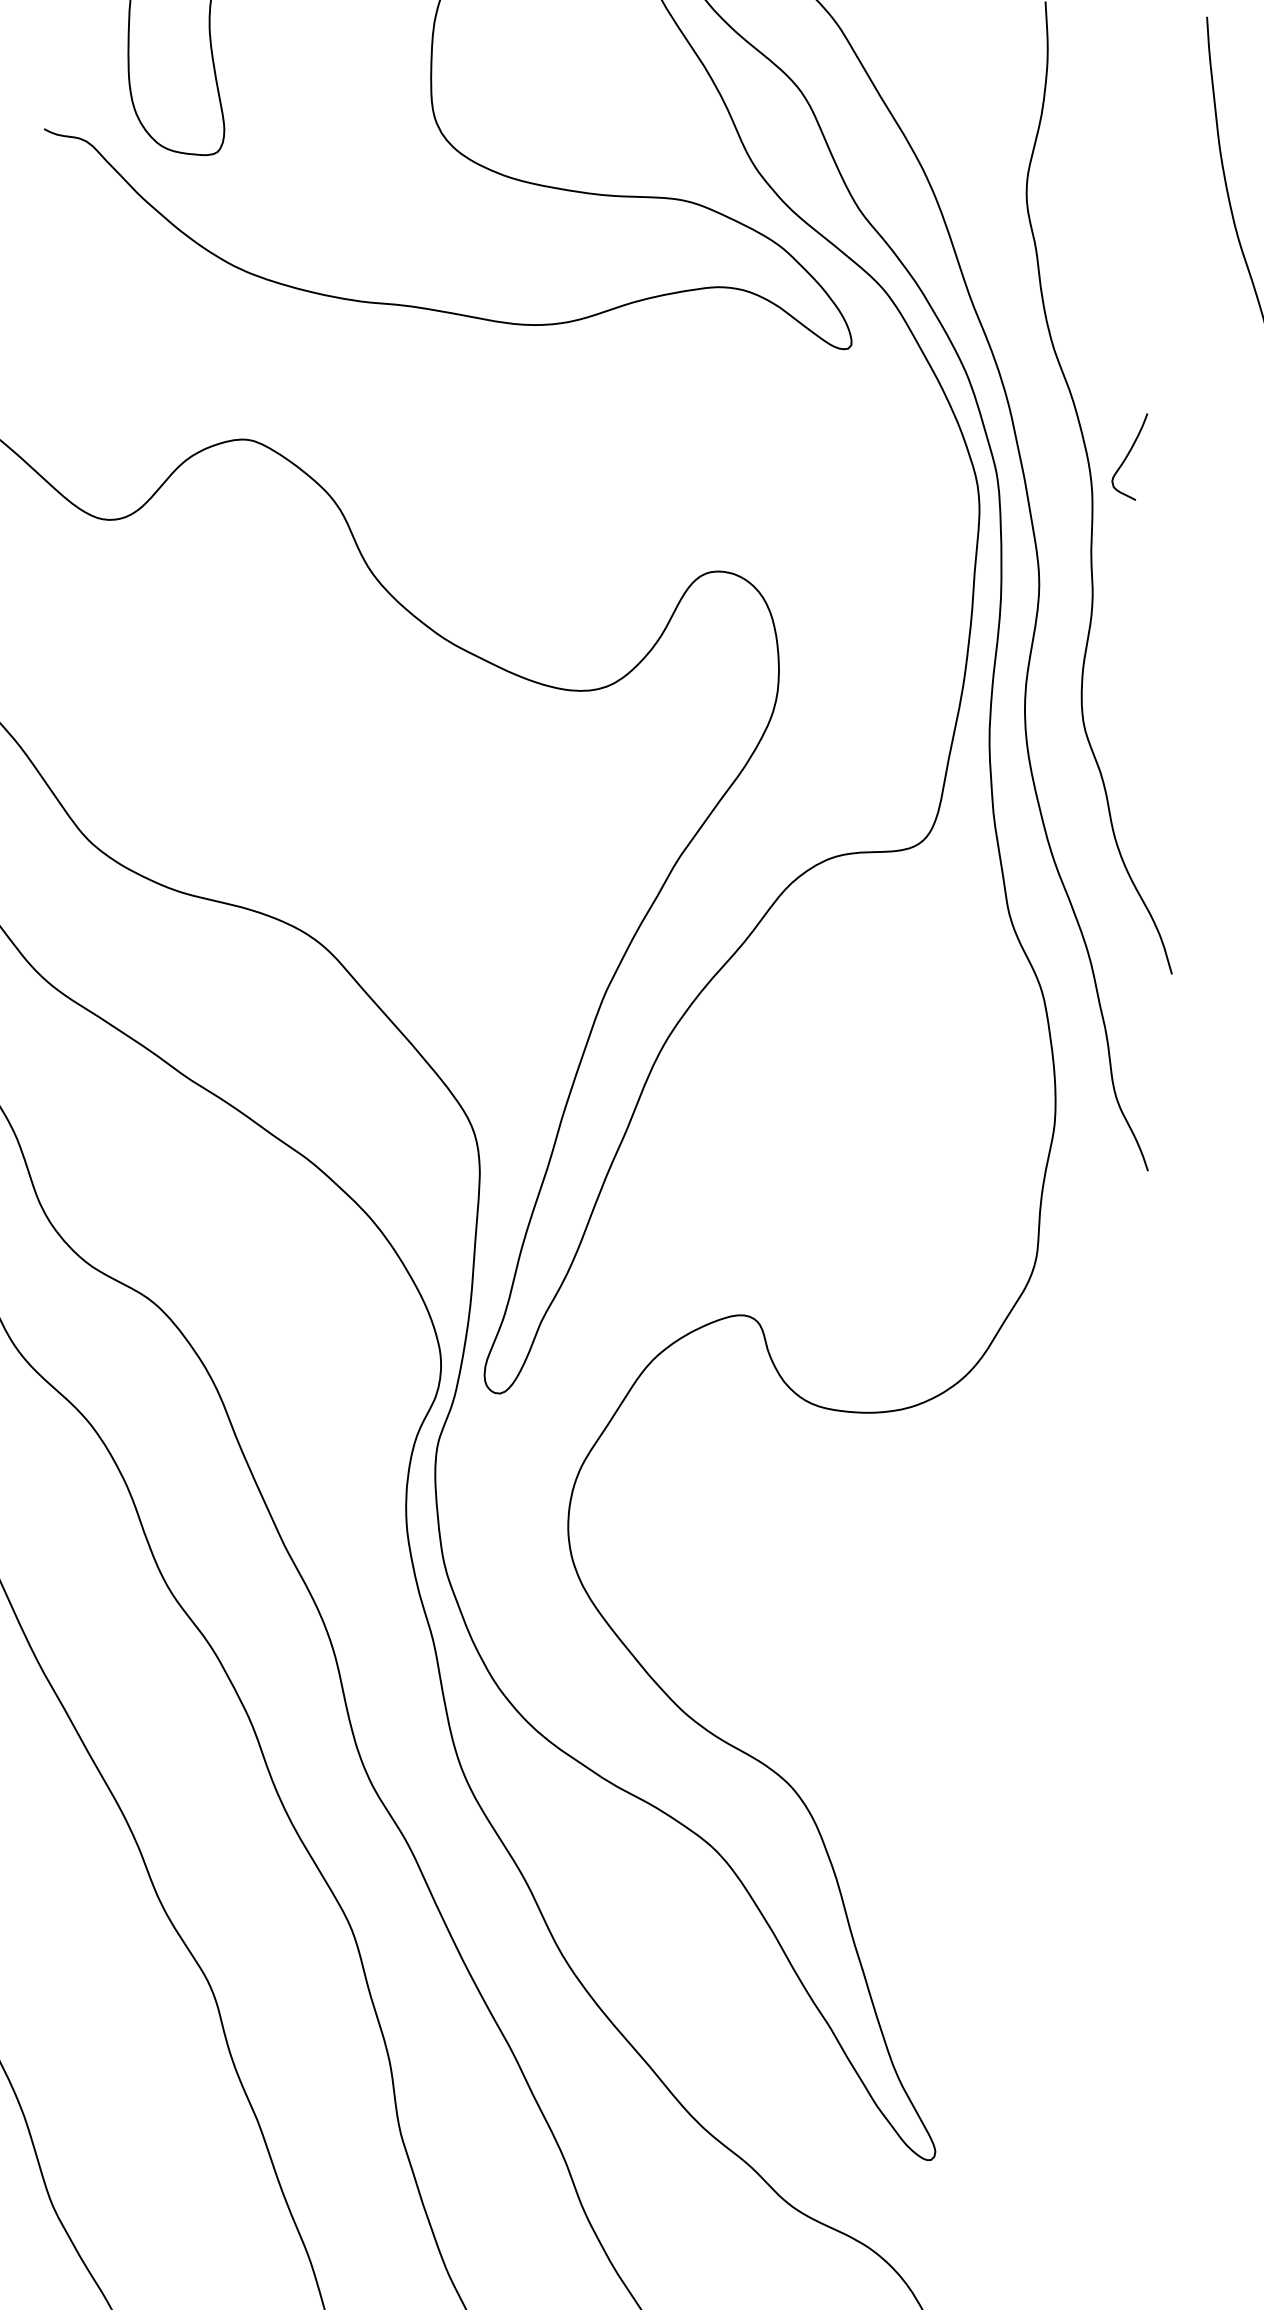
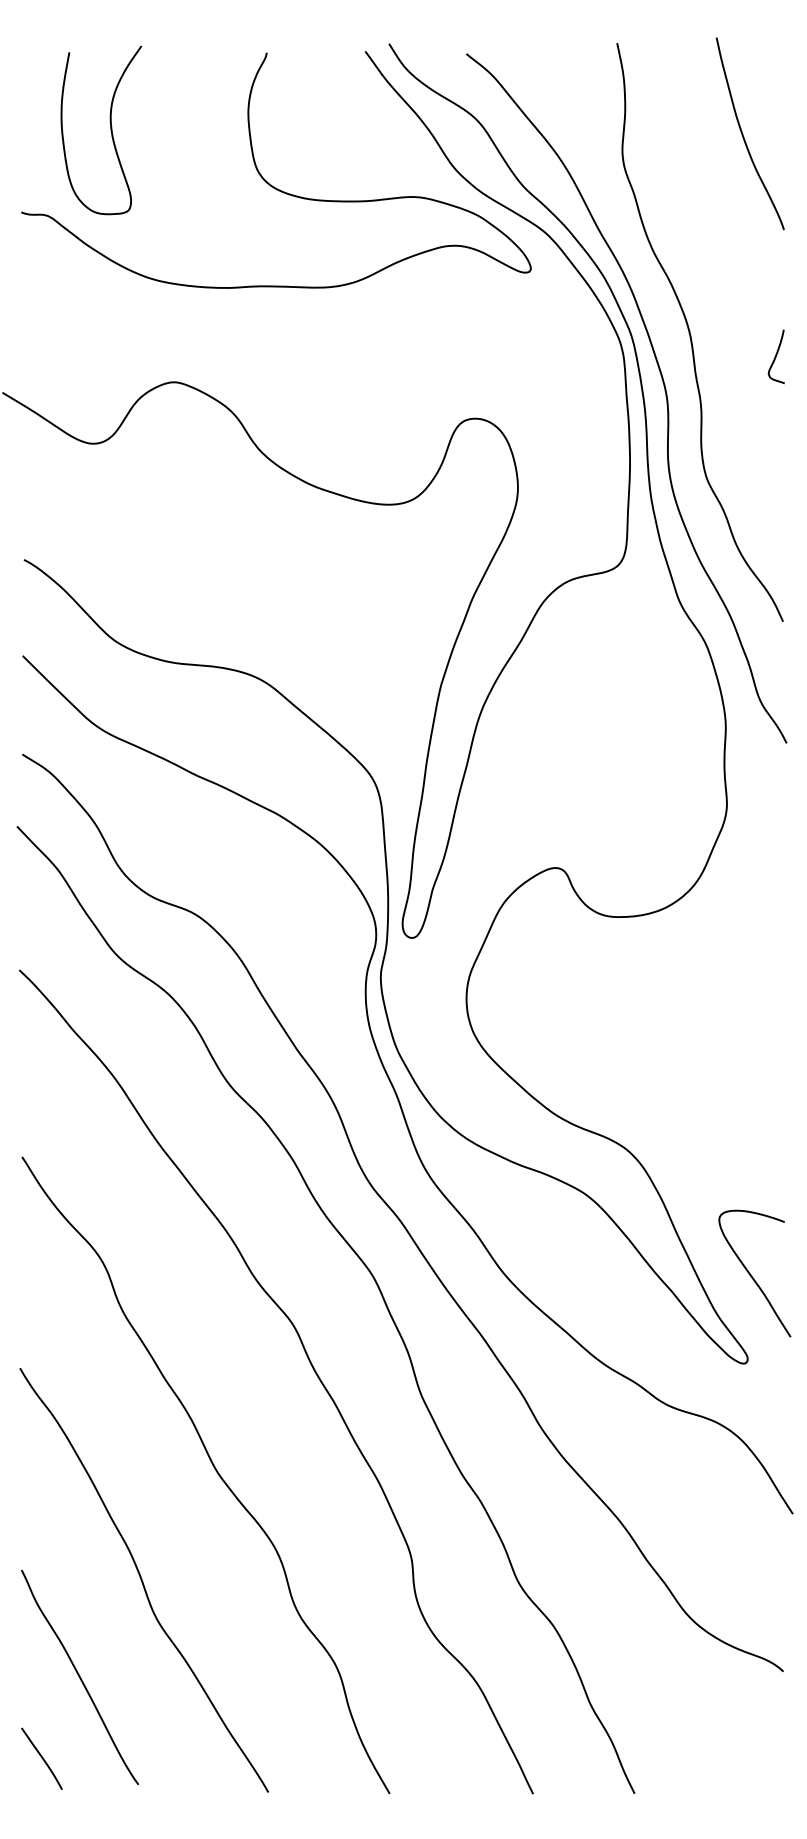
curve: (1127, 454) -> (775, 356), moved
curve: (961, 2018) -> (751, 1274), added

